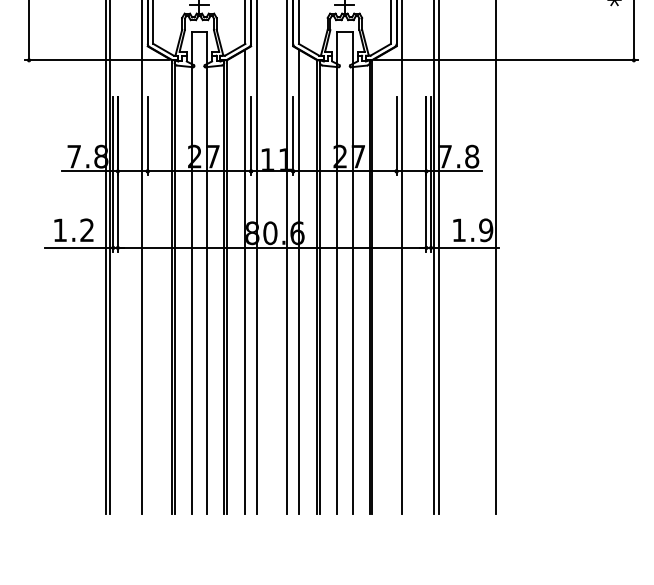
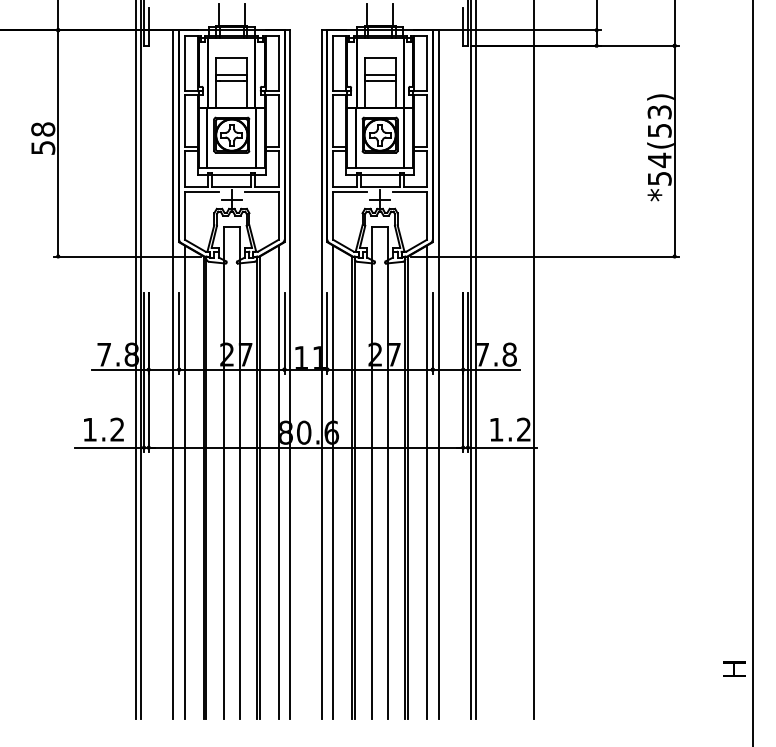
text: (485, 230) -> (523, 429), 1.9 -> 1.2
line: (153, 282) -> (185, 482), added
line: (390, 282) -> (426, 482), added

